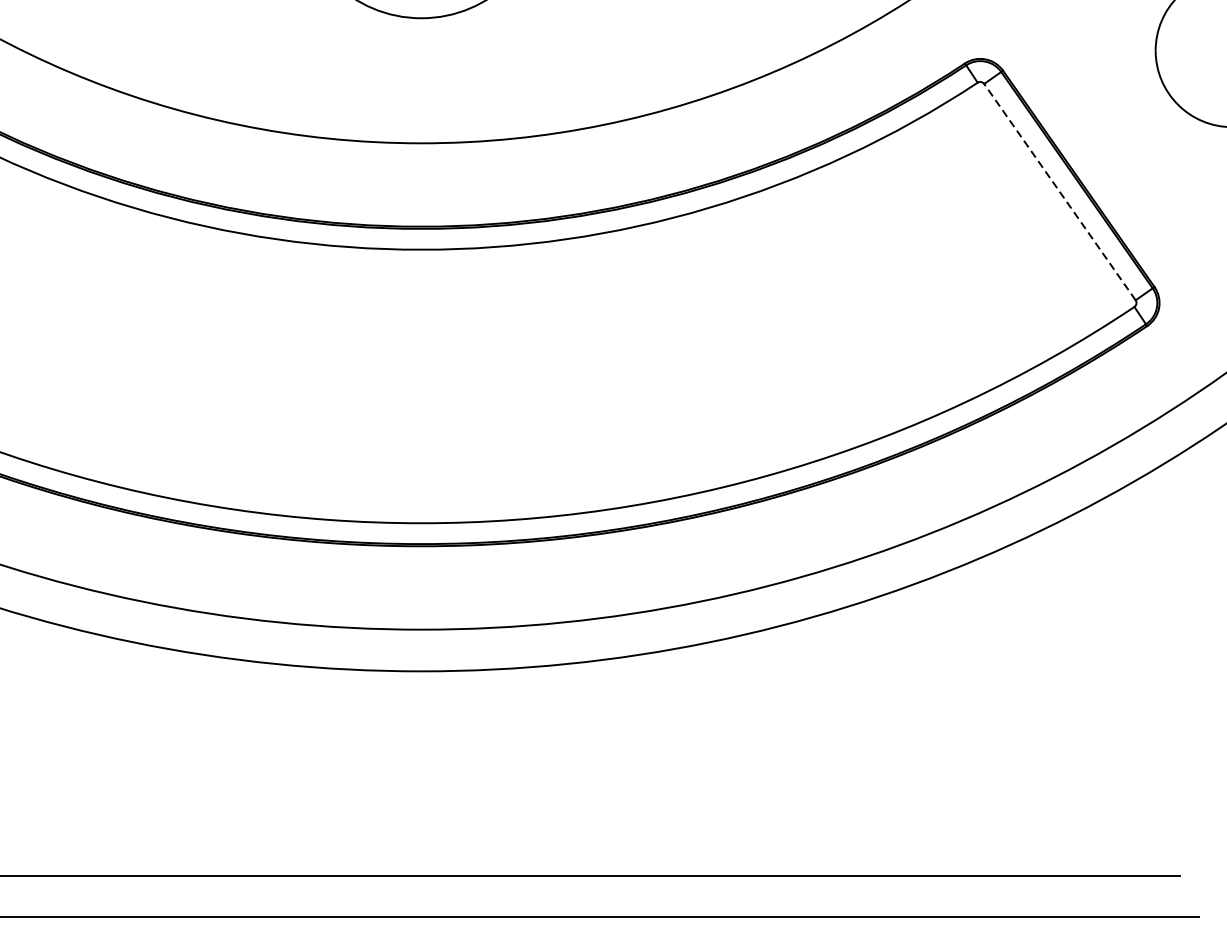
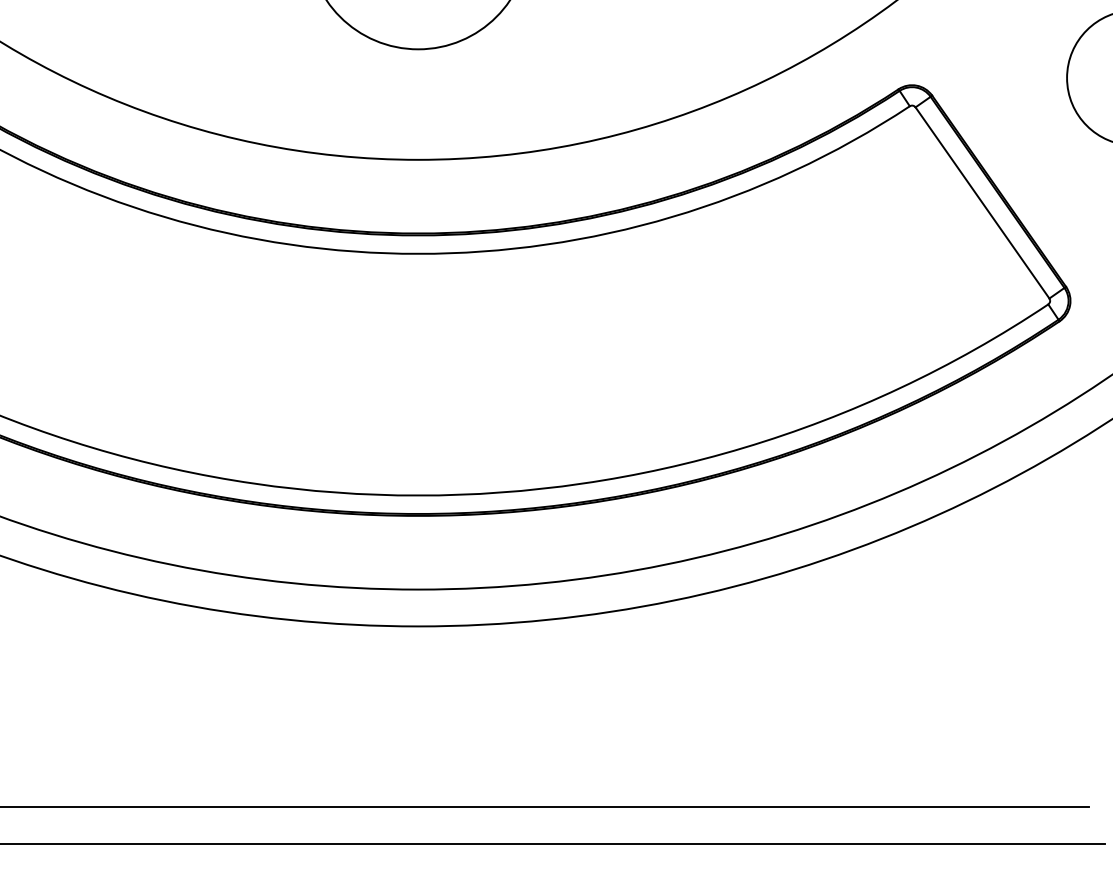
line: (1059, 191) -> (982, 202), dashed -> solid

